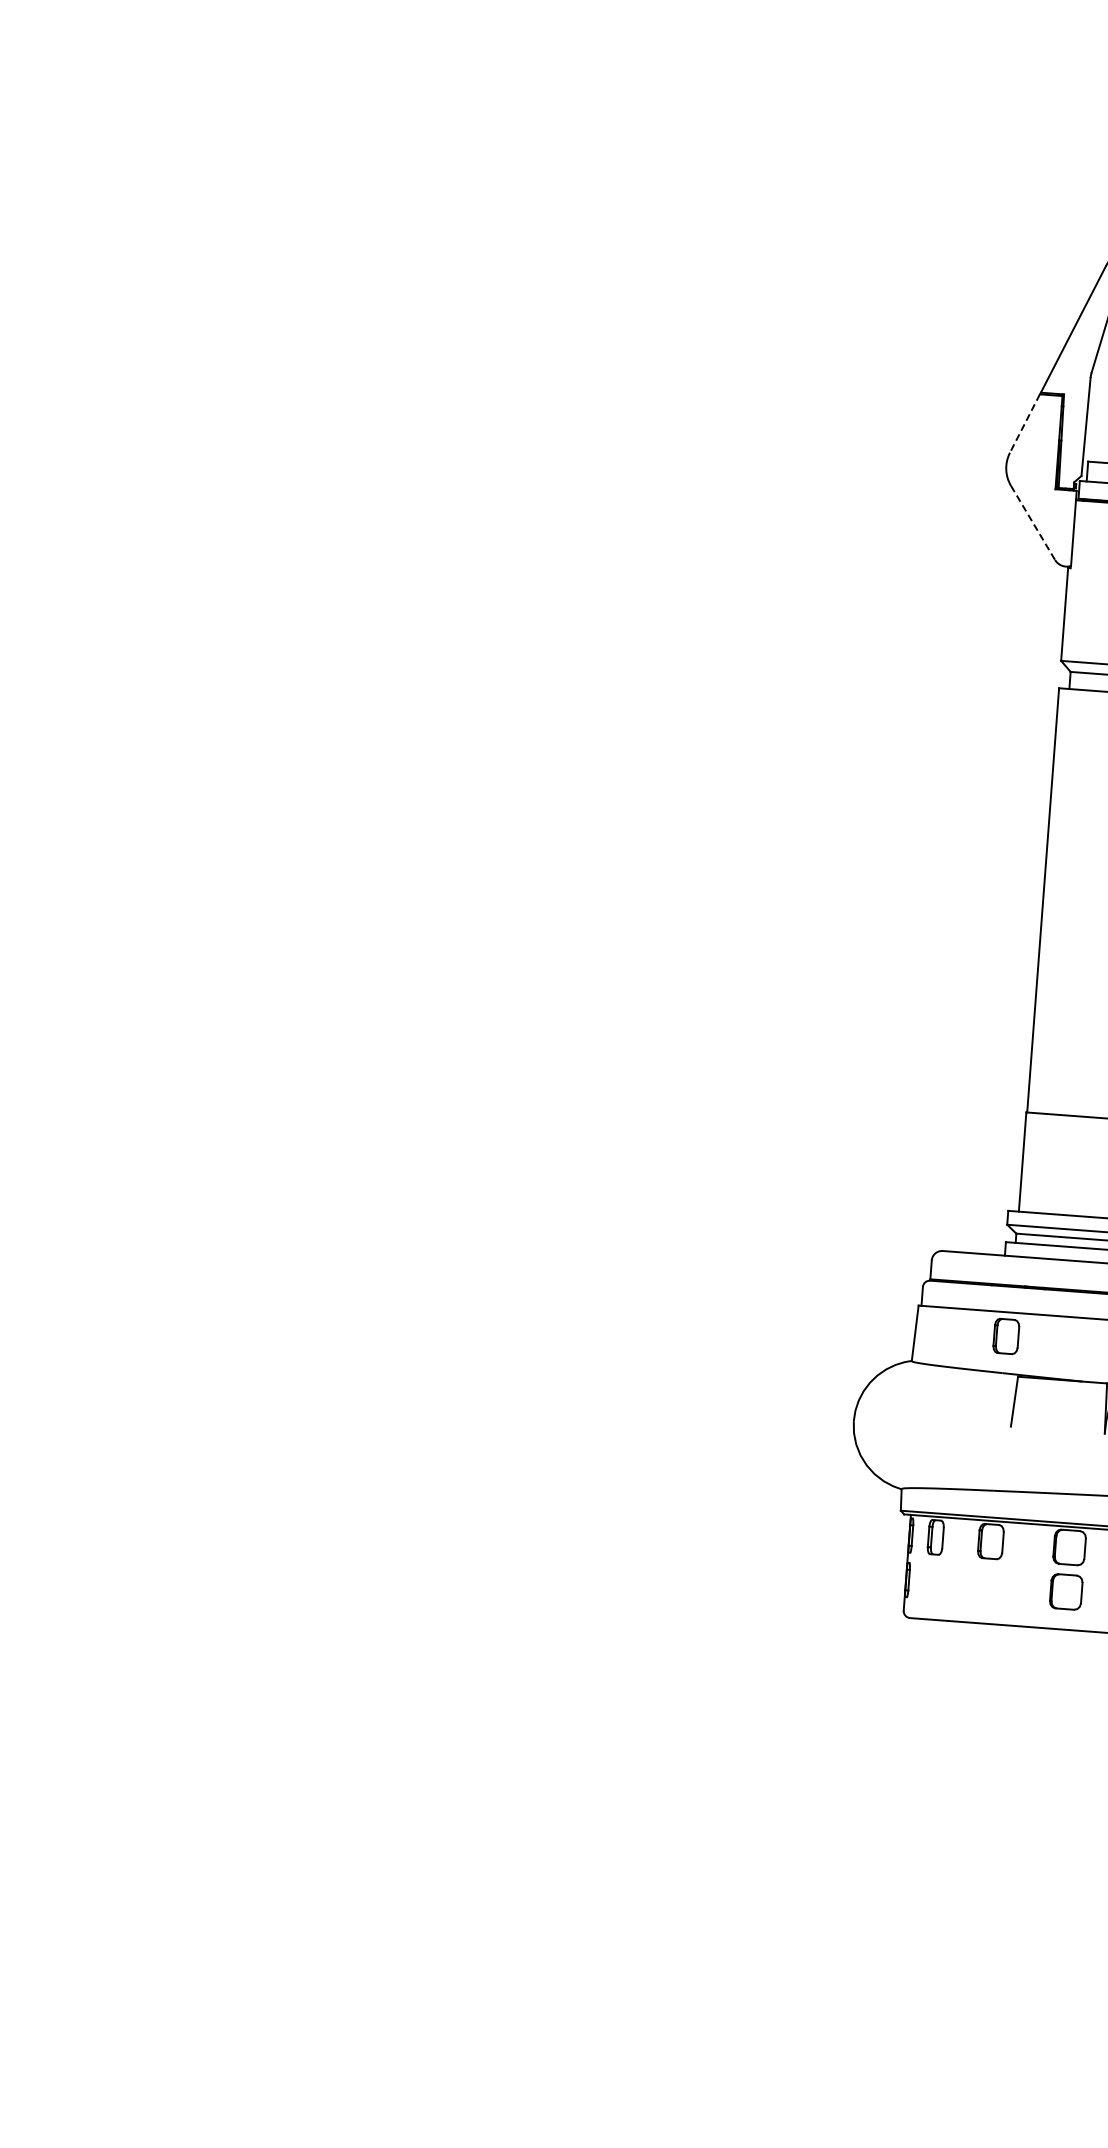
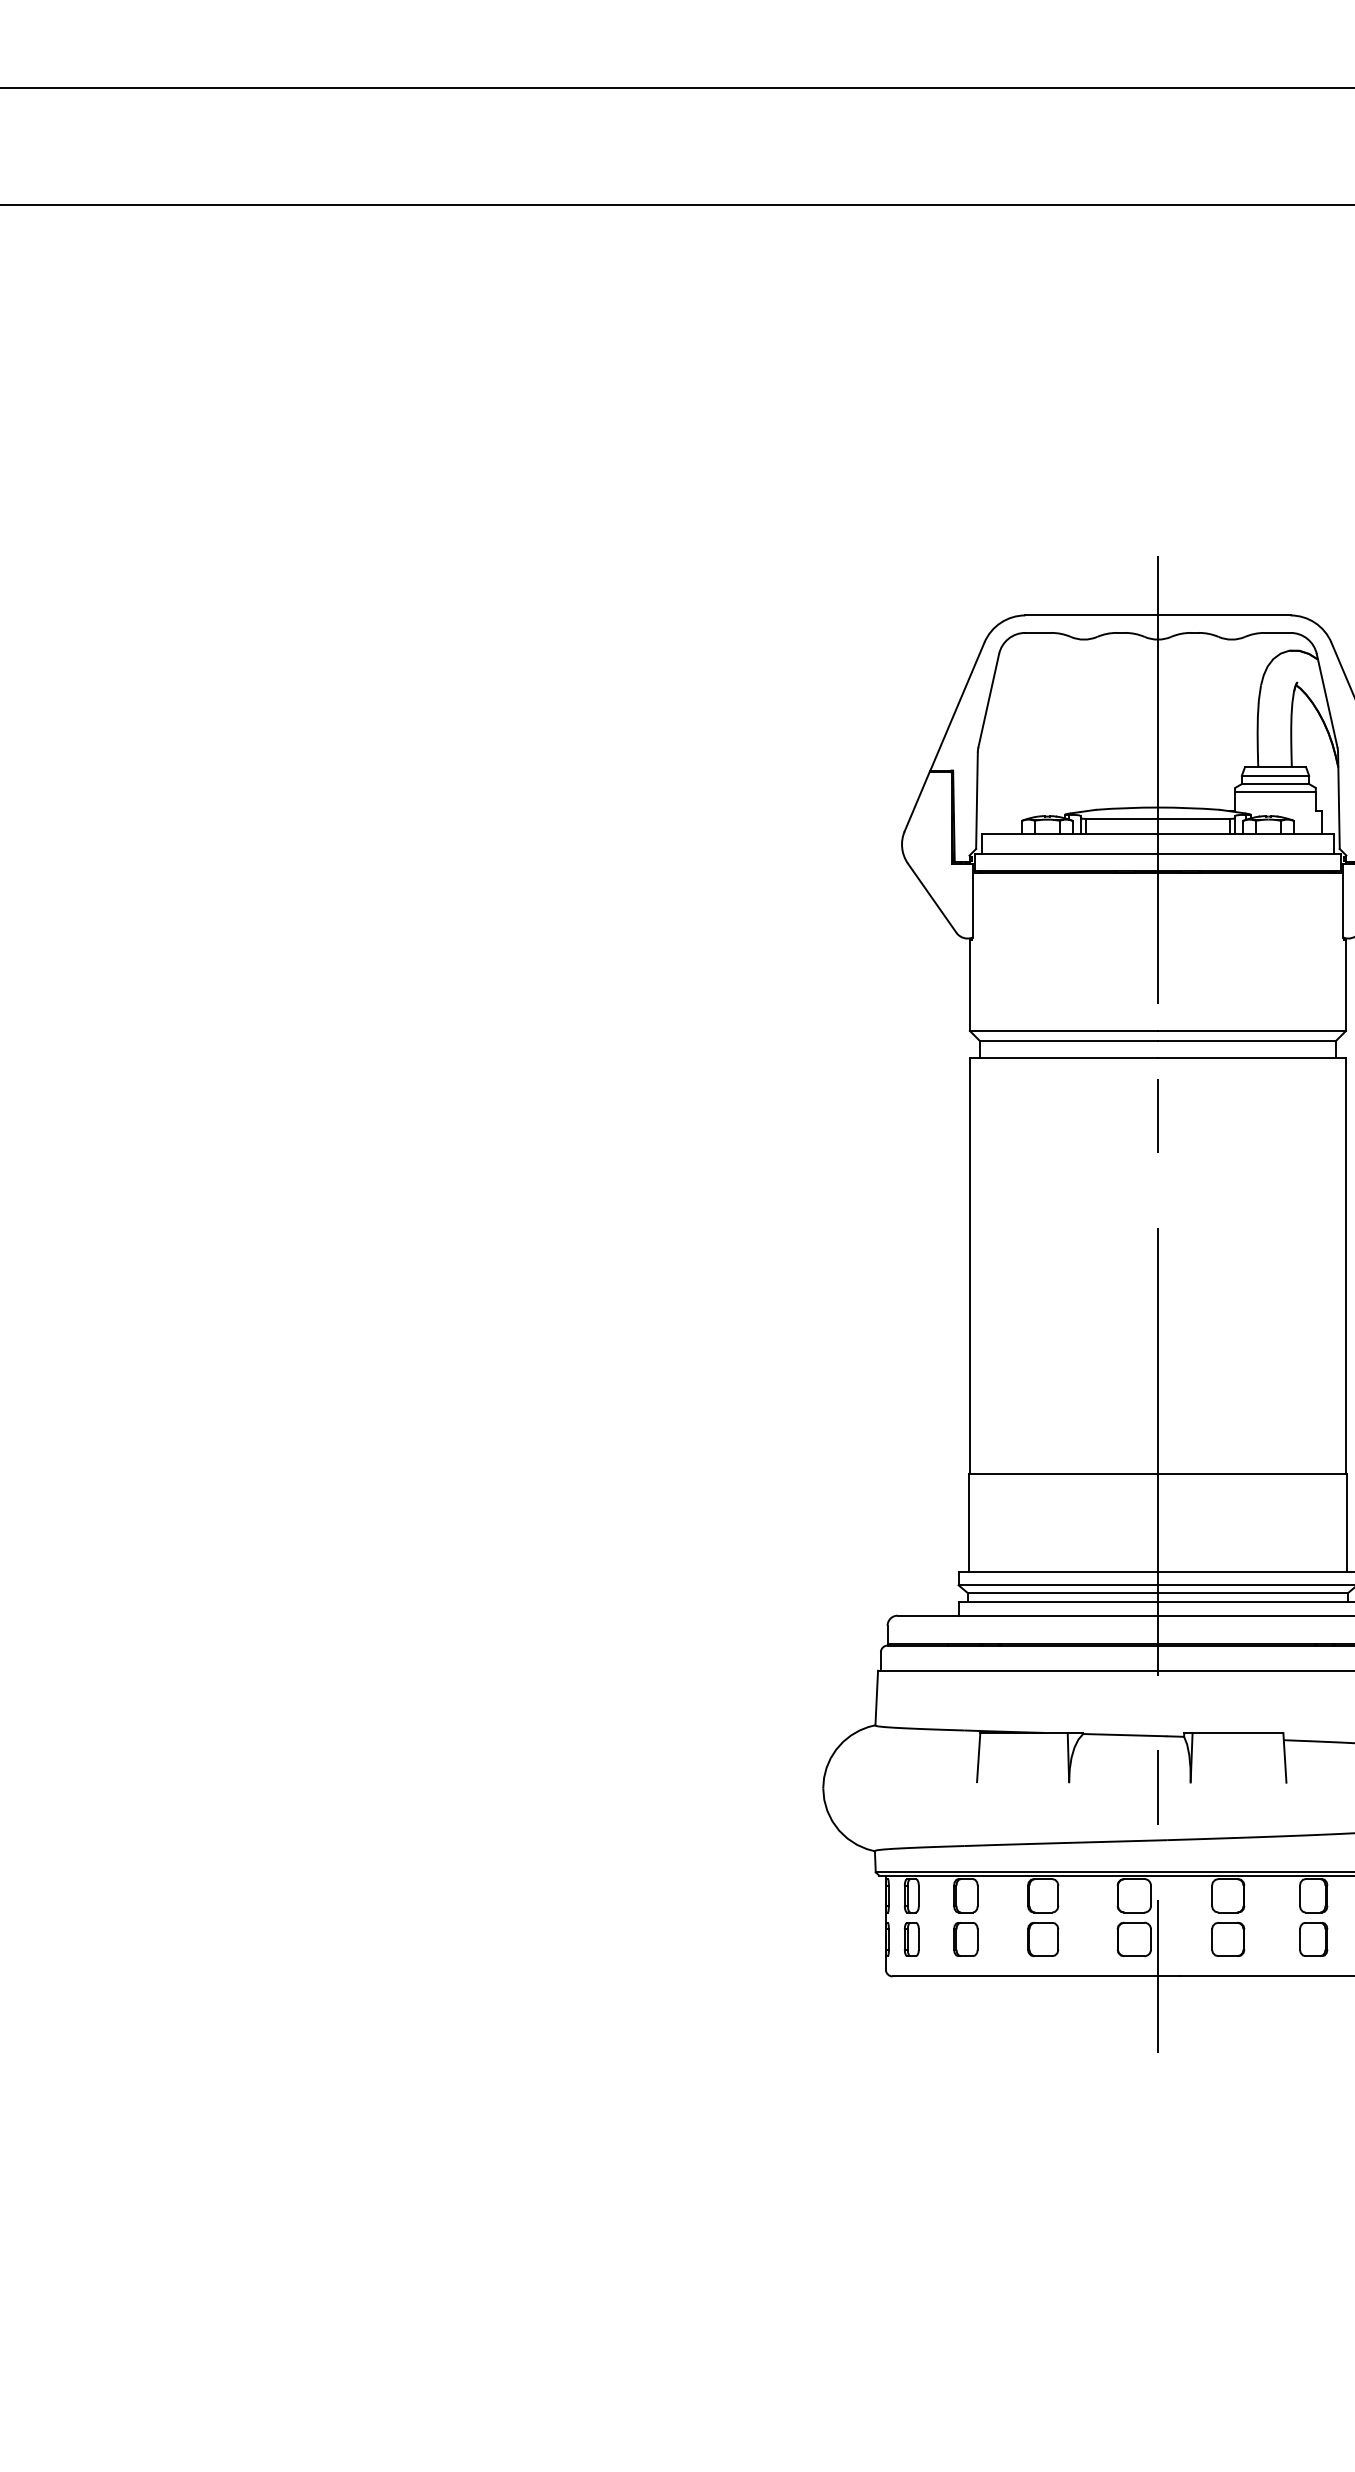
line: (1024, 424) -> (916, 802), dashed -> solid
line: (1033, 523) -> (932, 898), dashed -> solid
part: (1005, 1336) -> (965, 1939), moved
part: (932, 1581) -> (911, 1939), added

